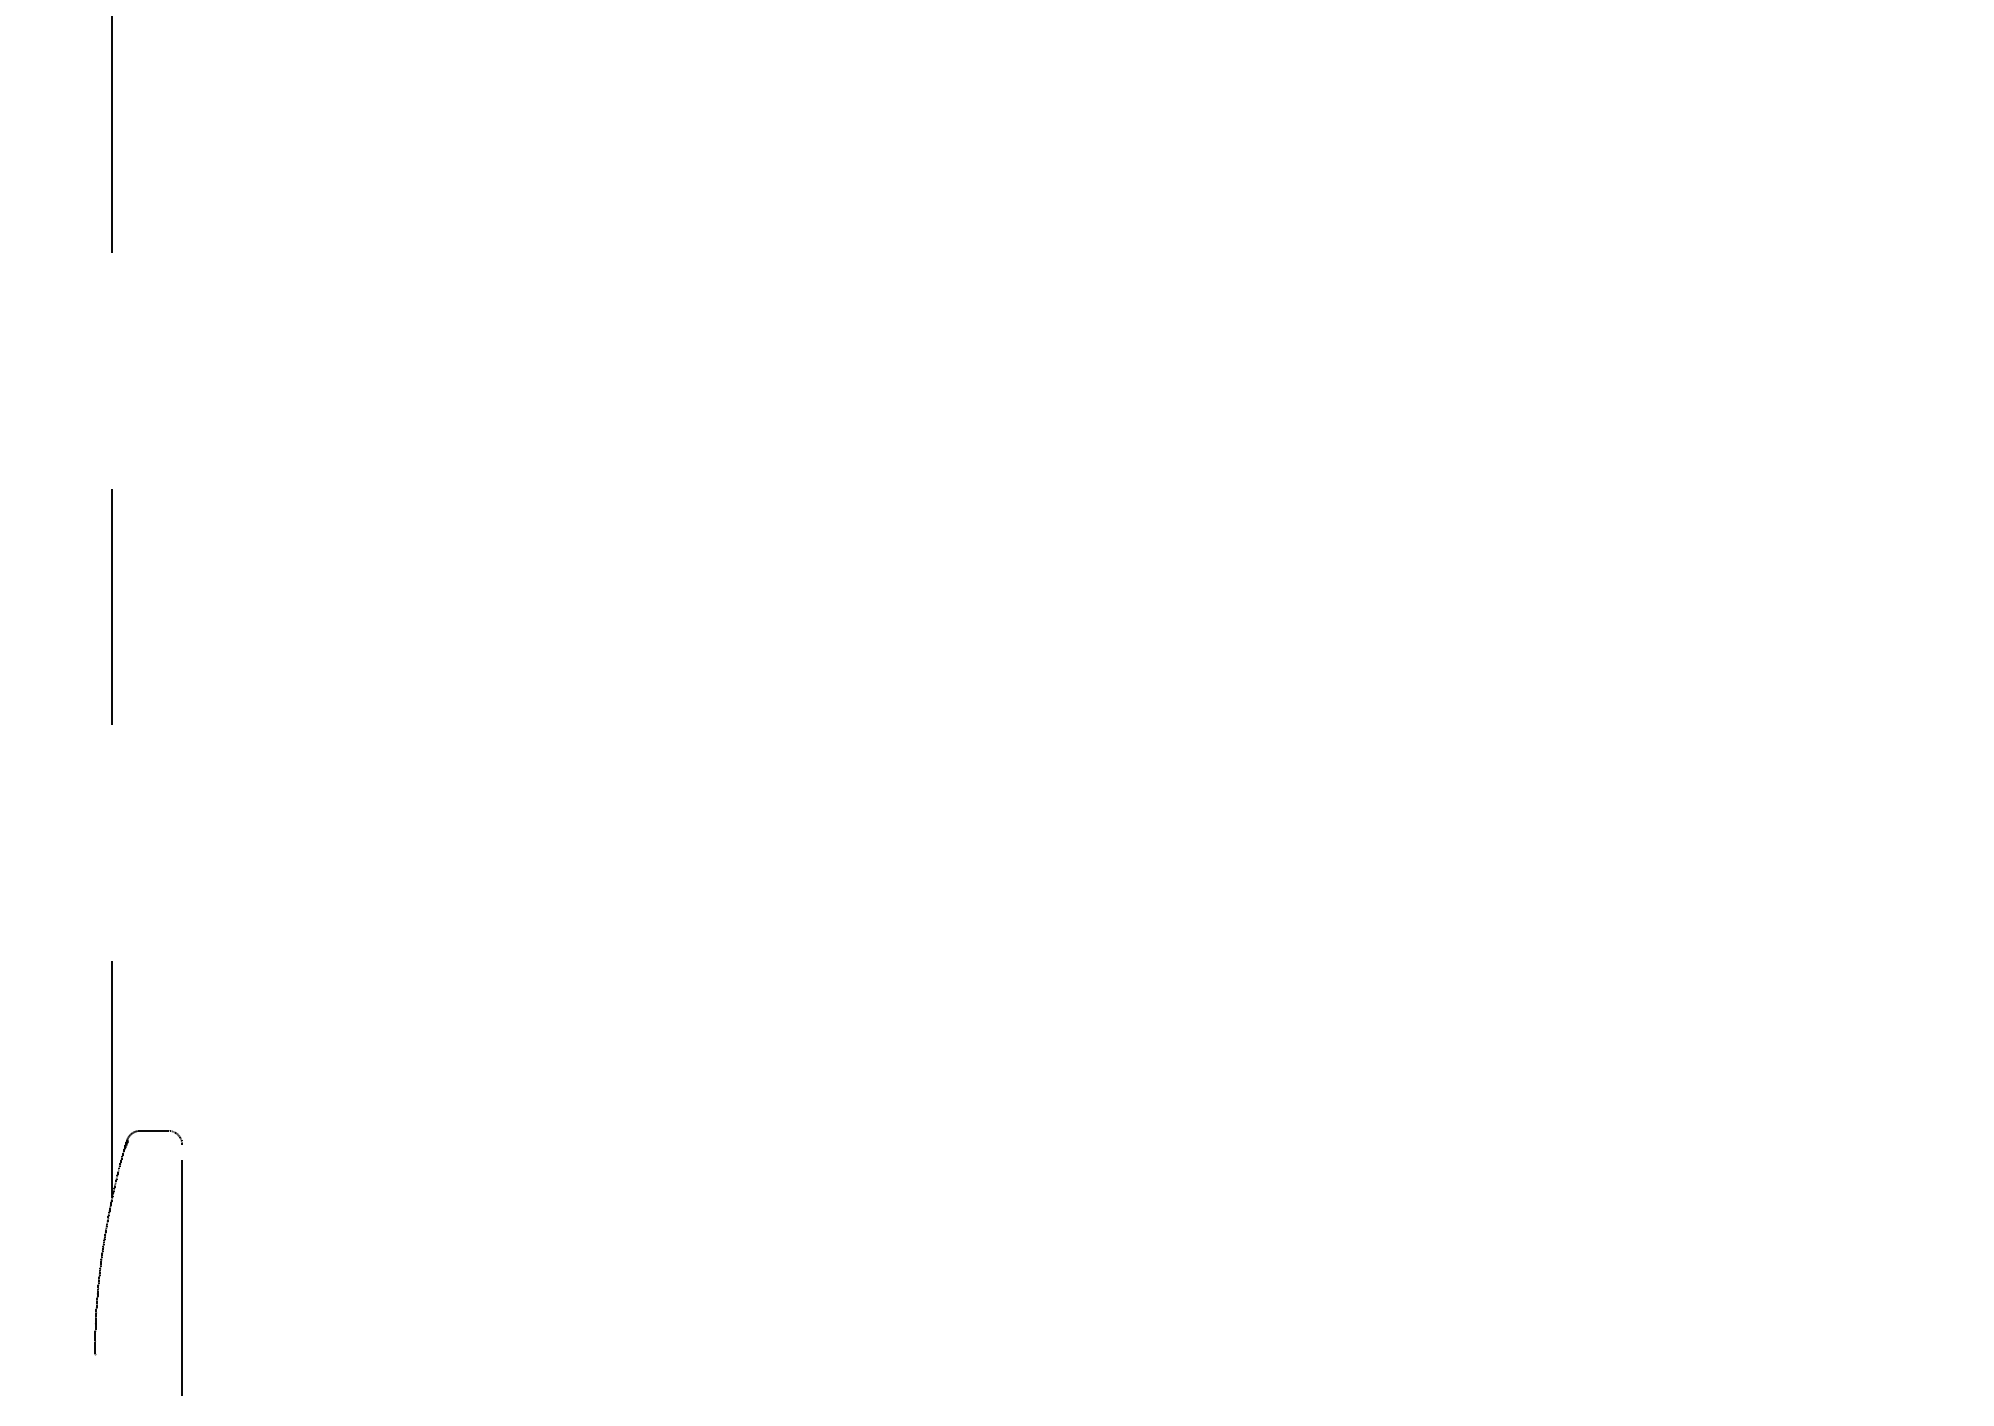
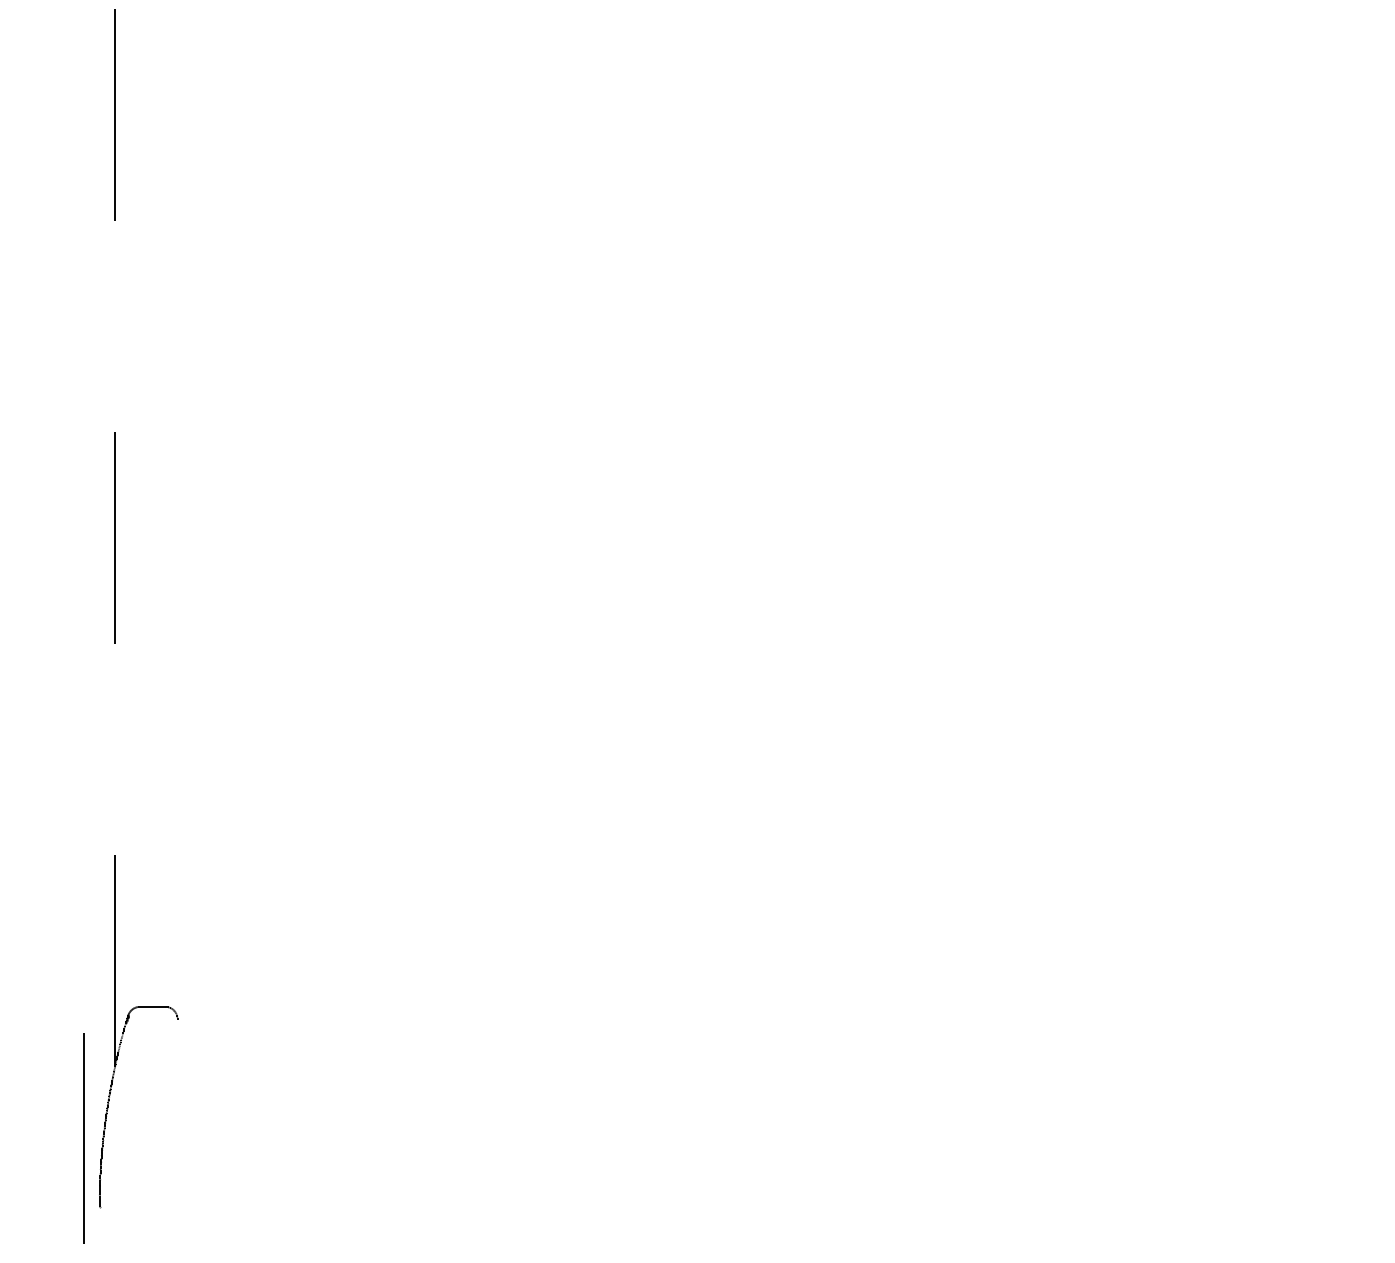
line: (181, 1277) -> (83, 1138), moved

